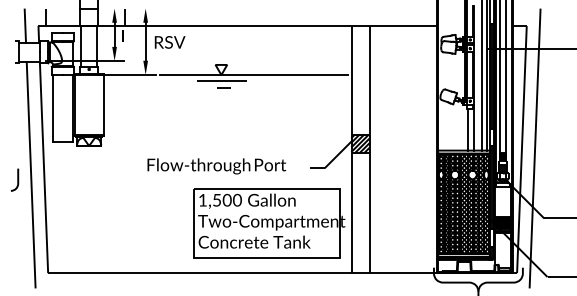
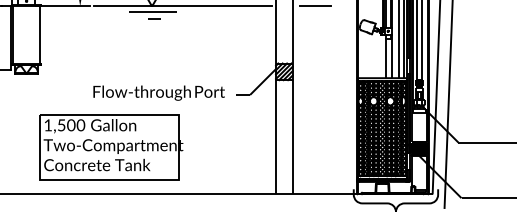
line: (393, 75) -> (315, 6), added
text: (216, 166) -> (158, 93), moved
part: (269, 223) -> (111, 147), moved

